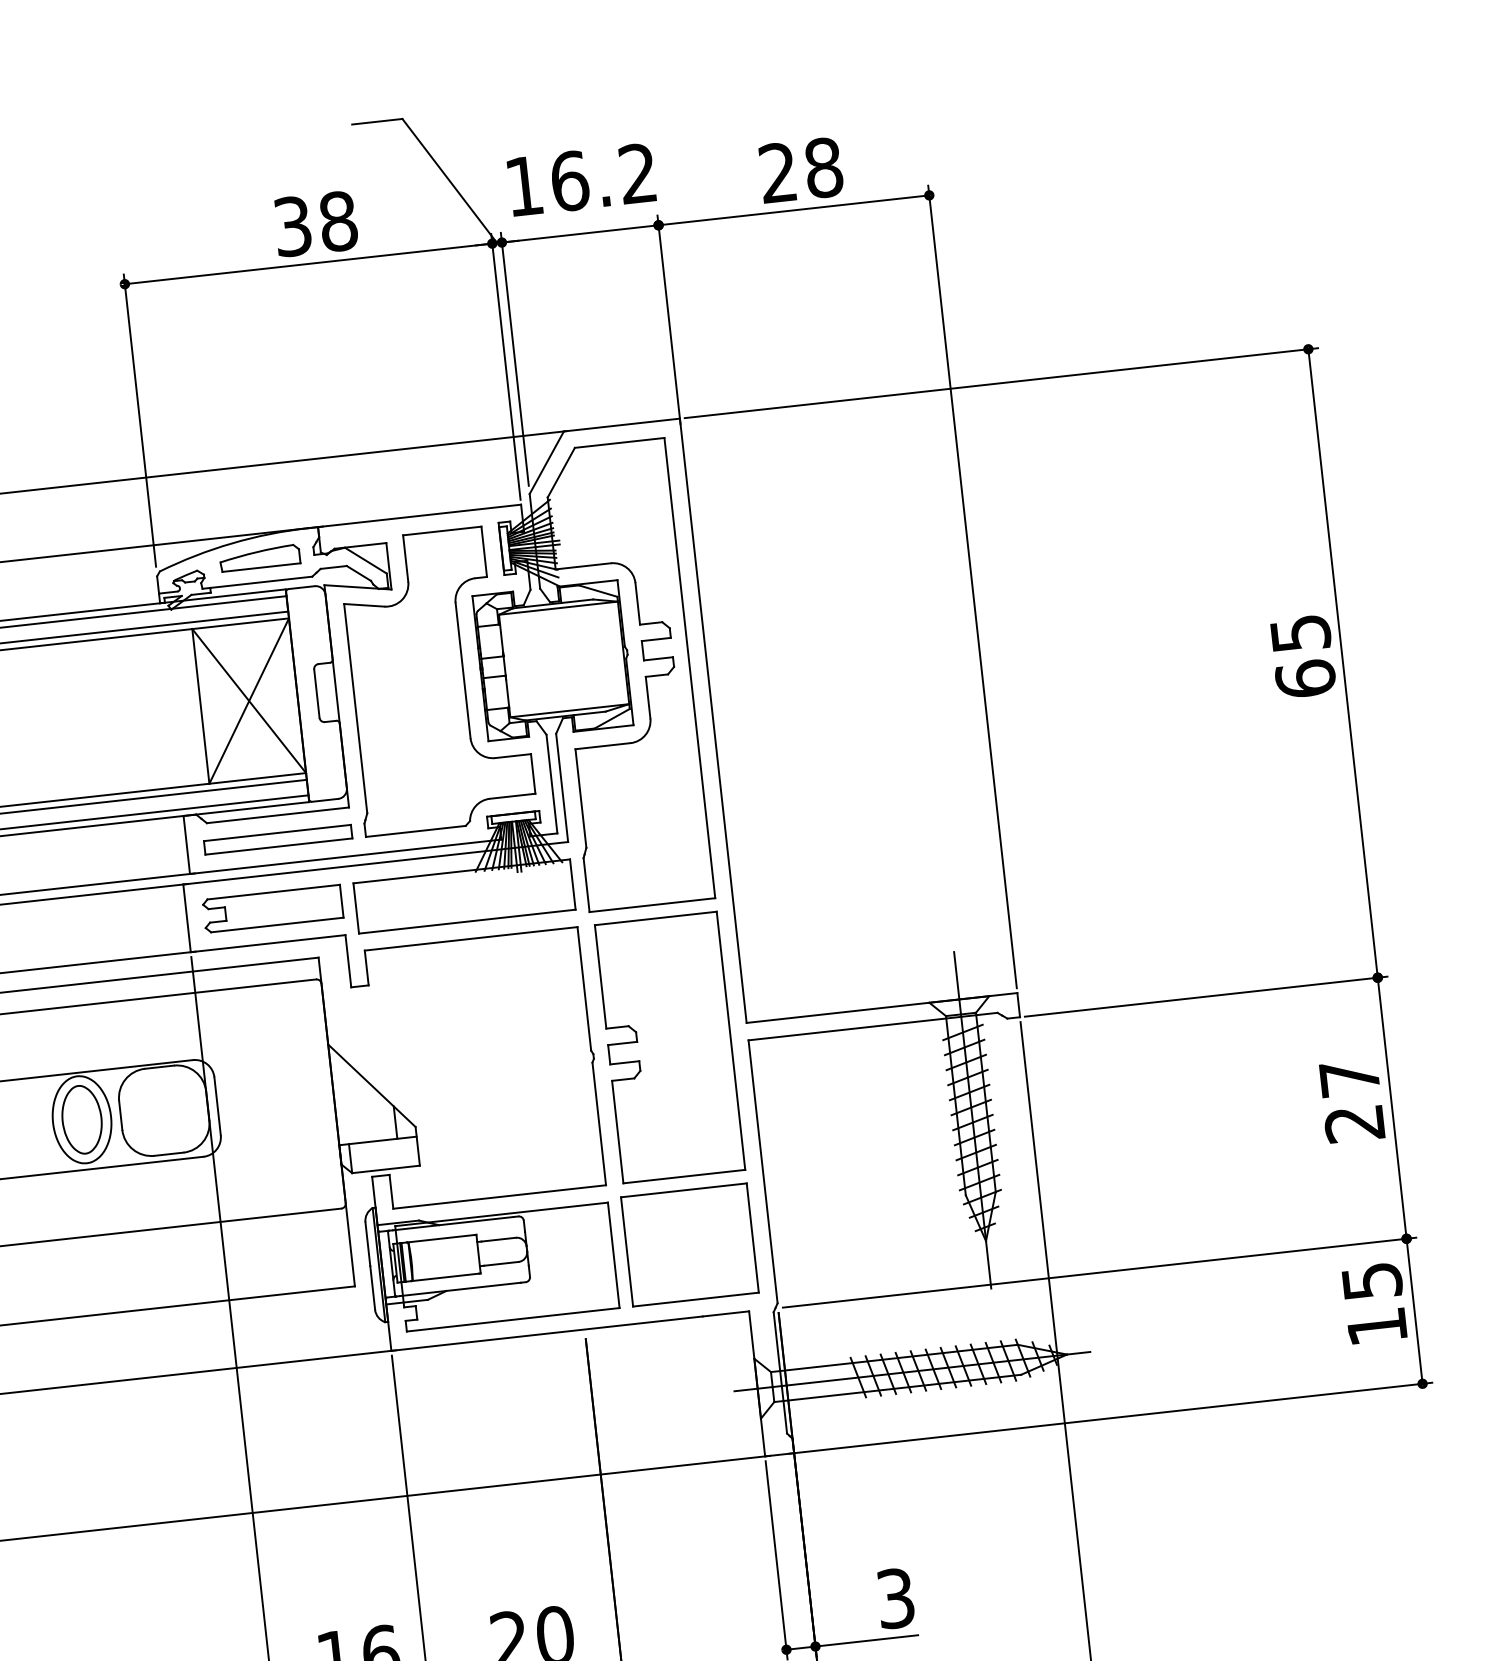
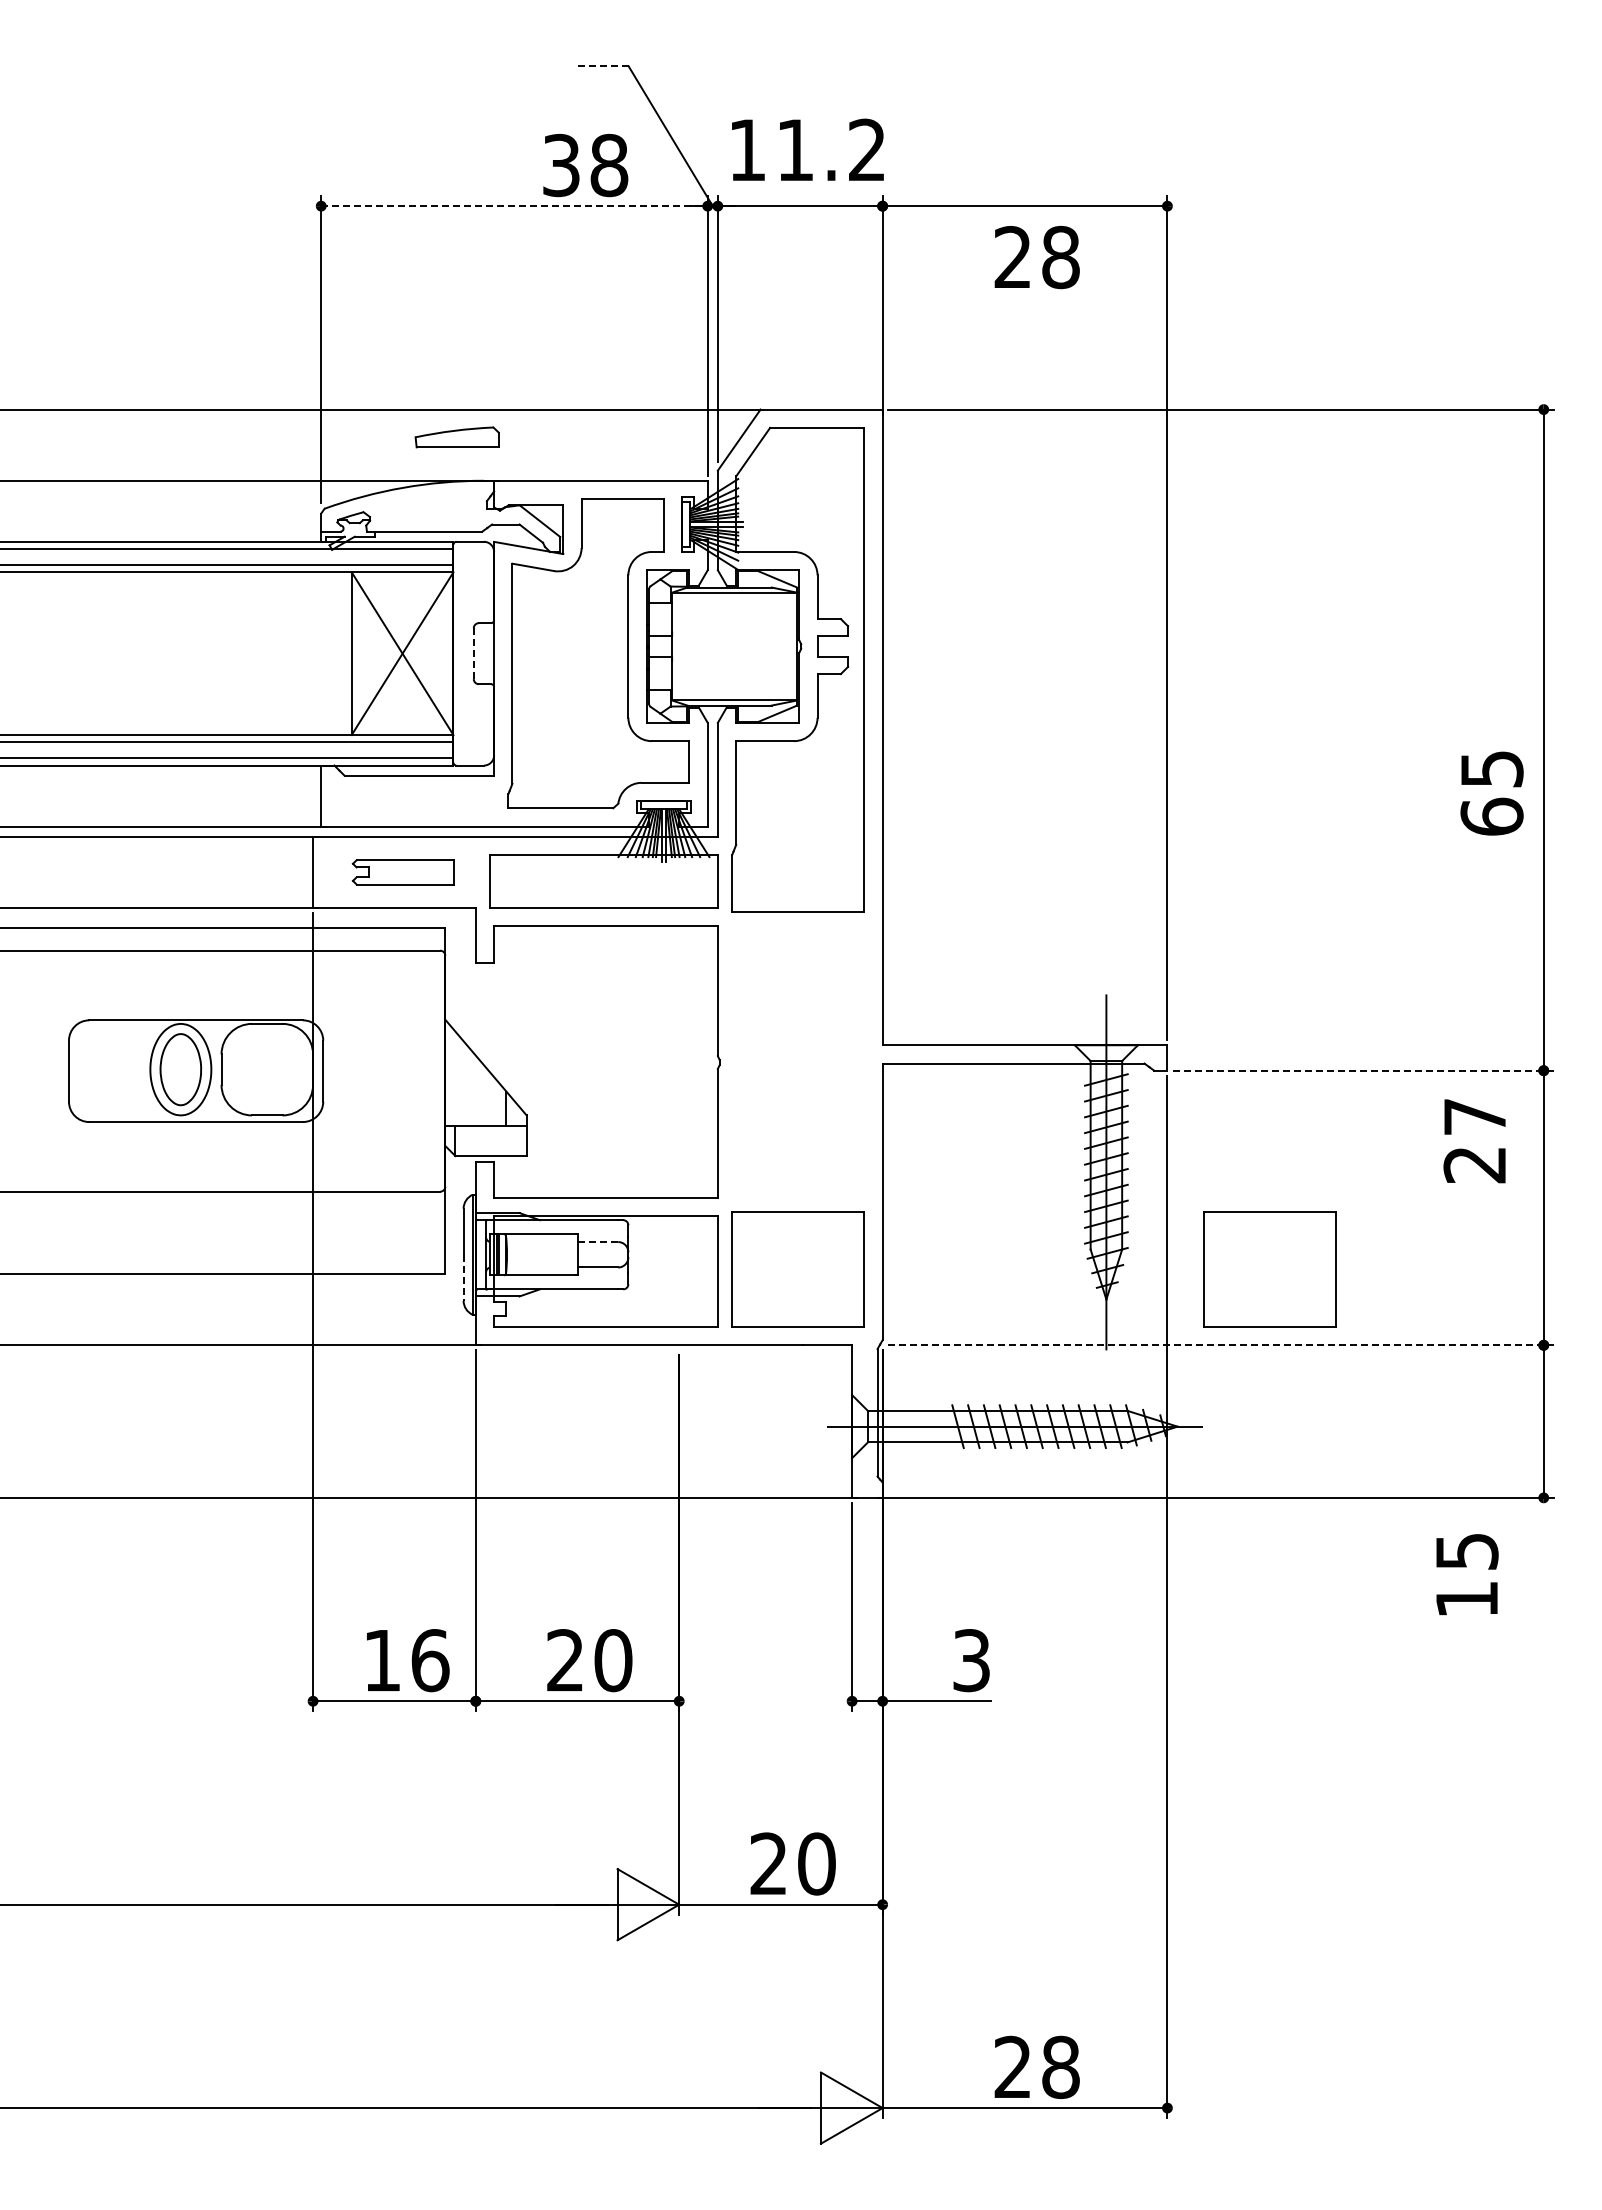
line: (376, 122) -> (601, 66), solid -> dashed
text: (800, 170) -> (1036, 257), moved
text: (569, 180) -> (795, 149), 16.2 -> 11.2
text: (315, 223) -> (585, 165), moved
line: (308, 264) -> (514, 206), solid -> dashed
part: (259, 558) -> (456, 437), moved
text: (1302, 656) -> (1491, 793), moved
line: (316, 693) -> (473, 653), solid -> dashed
part: (277, 839) -> (416, 800), removed
part: (273, 908) -> (403, 872), size x0.7
line: (1206, 996) -> (1363, 1070), solid -> dashed
part: (669, 1047) -> (799, 1061), removed
text: (1351, 1101) -> (1474, 1141), moved
part: (1137, 1195) -> (1269, 1269), added
line: (498, 1240) -> (599, 1242), solid -> dashed
line: (1100, 1272) -> (1221, 1345), solid -> dashed
line: (372, 1288) -> (463, 1278), solid -> dashed
text: (1374, 1303) -> (1467, 1574), moved

